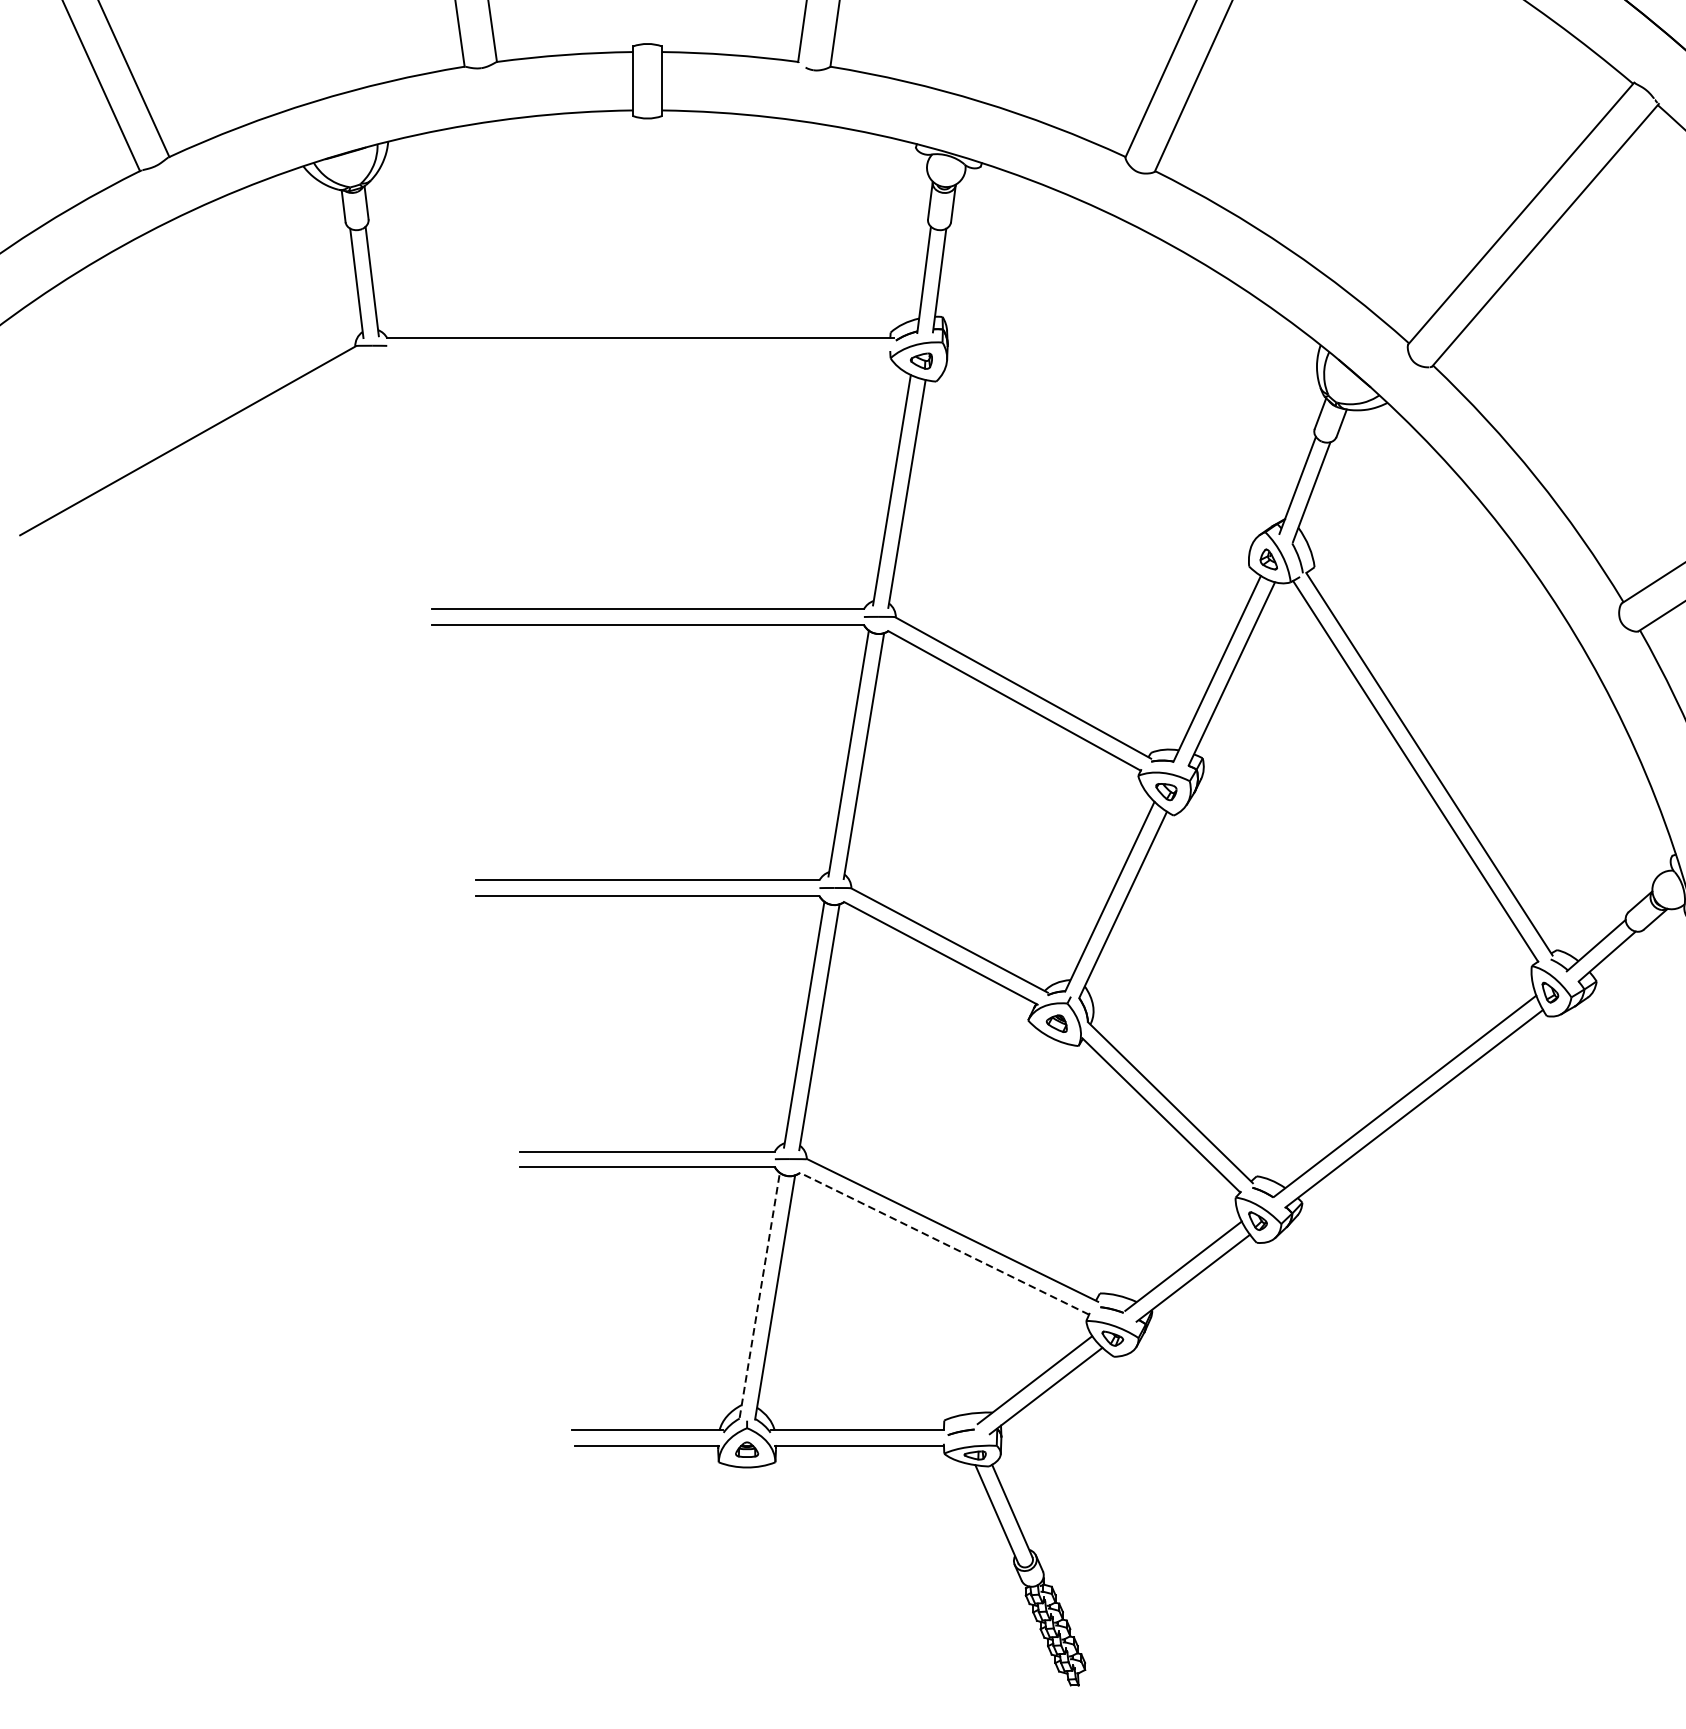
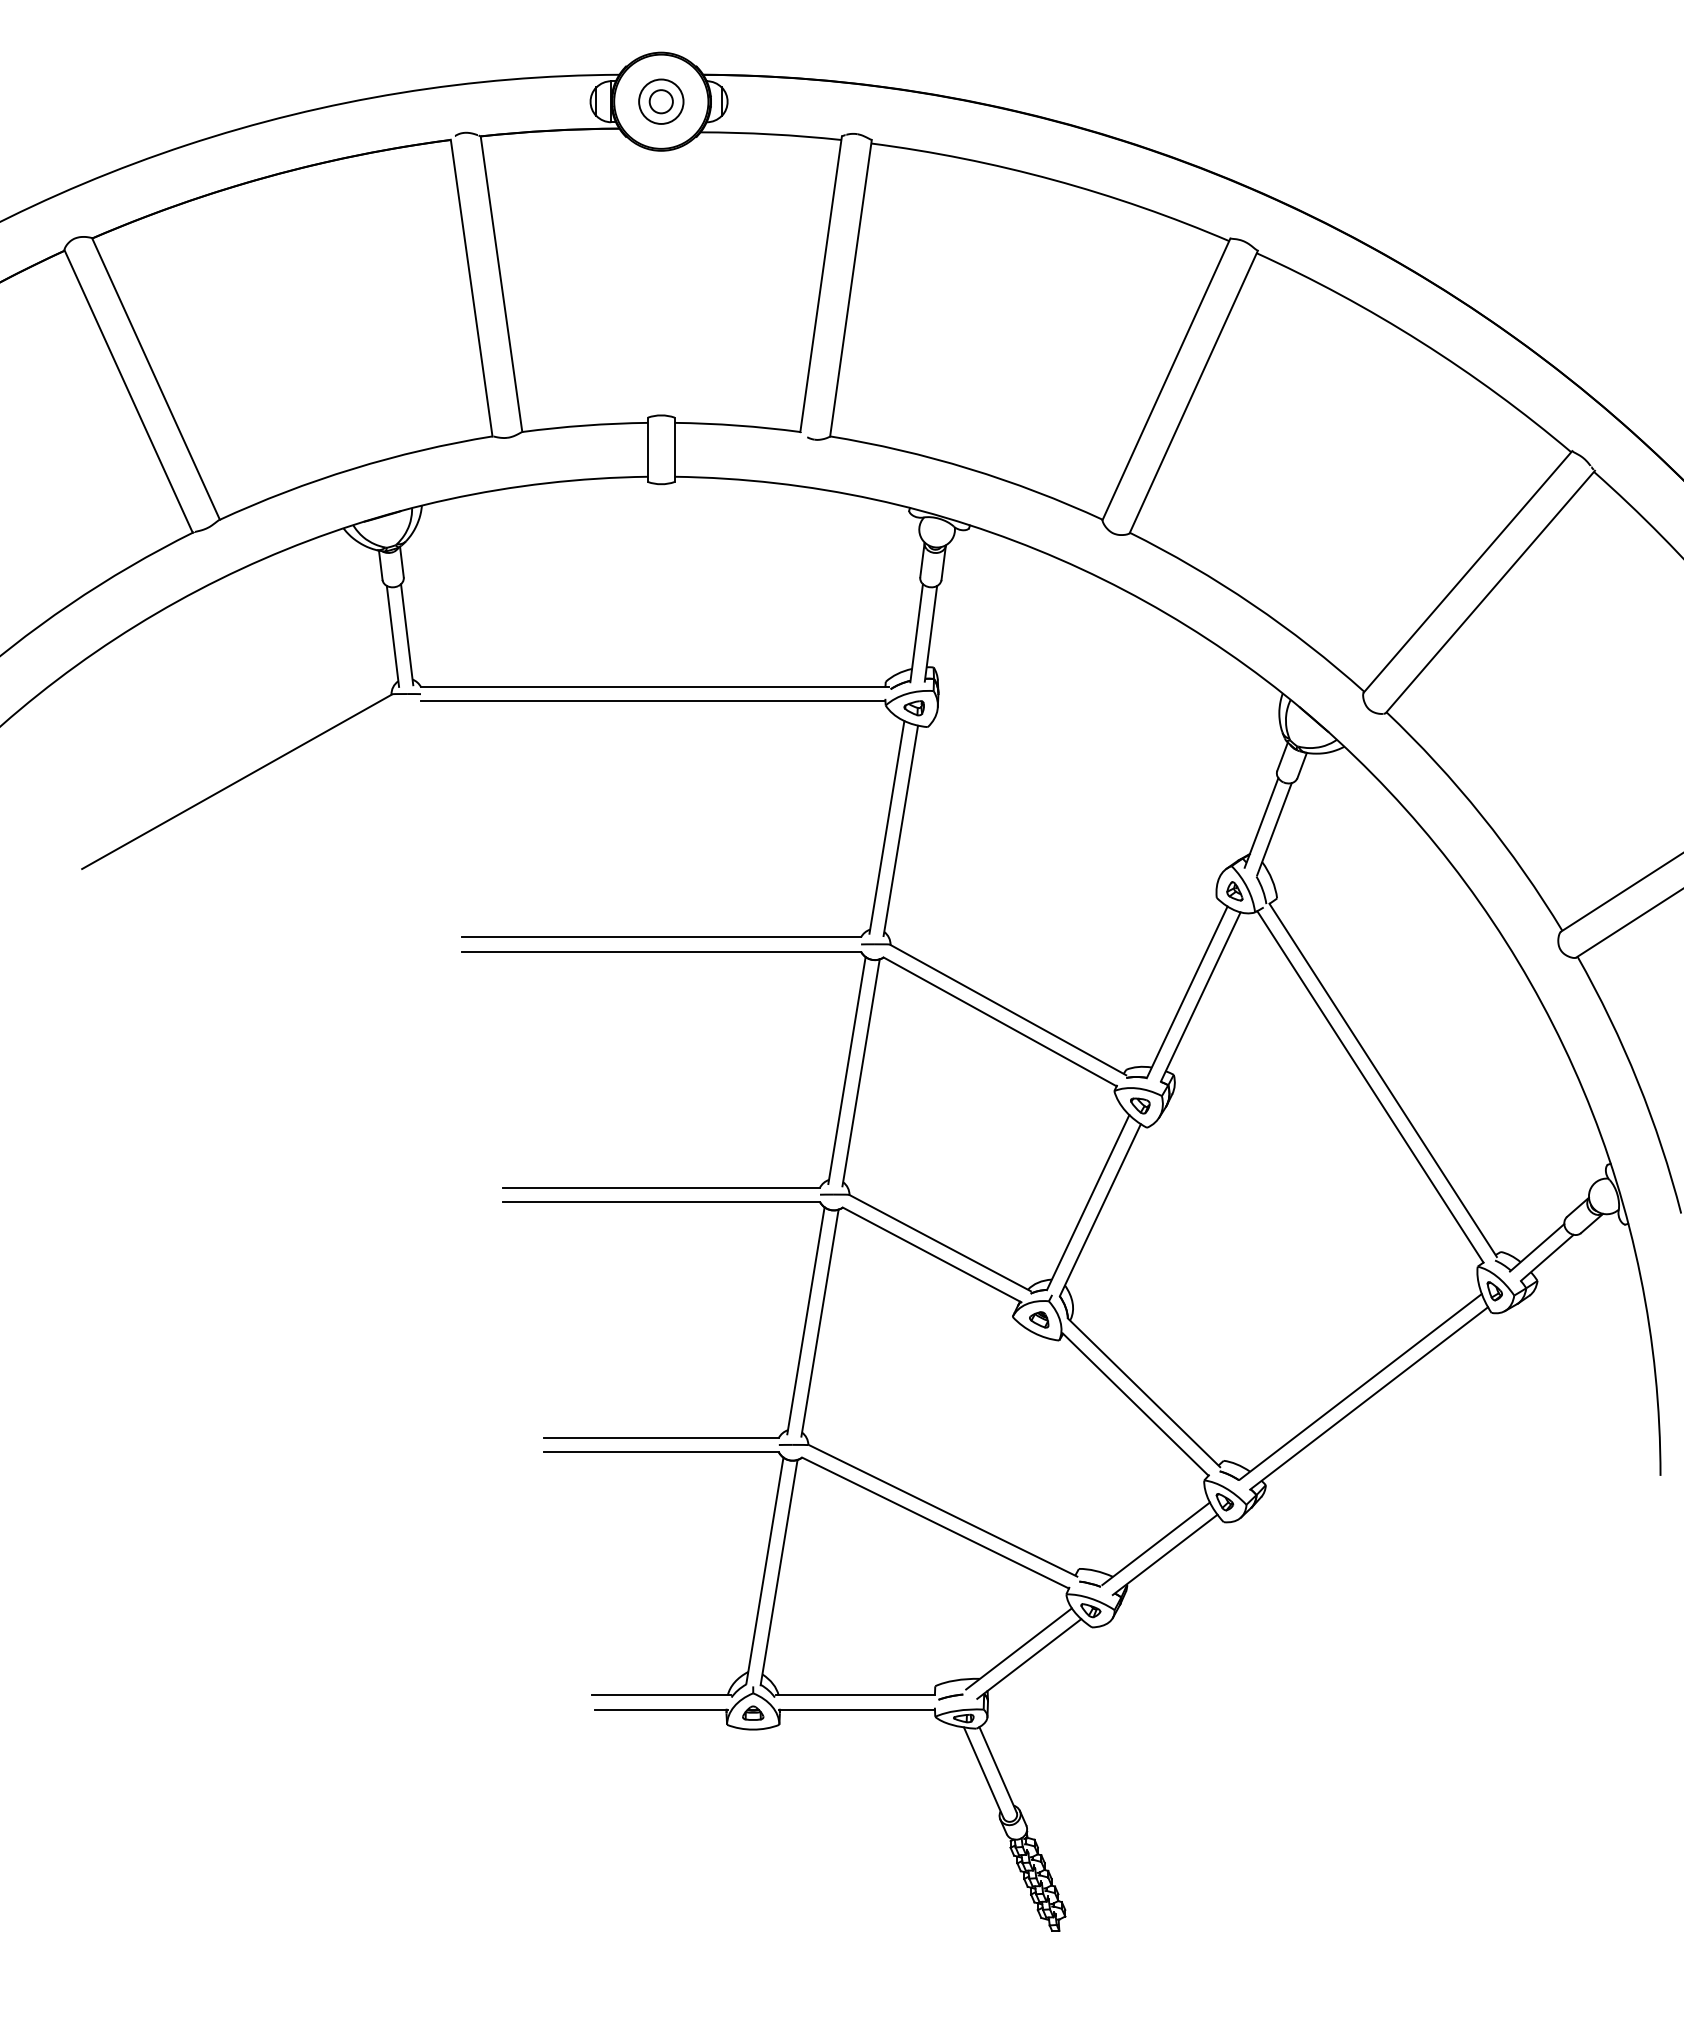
line: (639, 353) -> (653, 701), added
line: (944, 1244) -> (935, 1523), dashed -> solid
line: (759, 1295) -> (764, 1570), dashed -> solid

